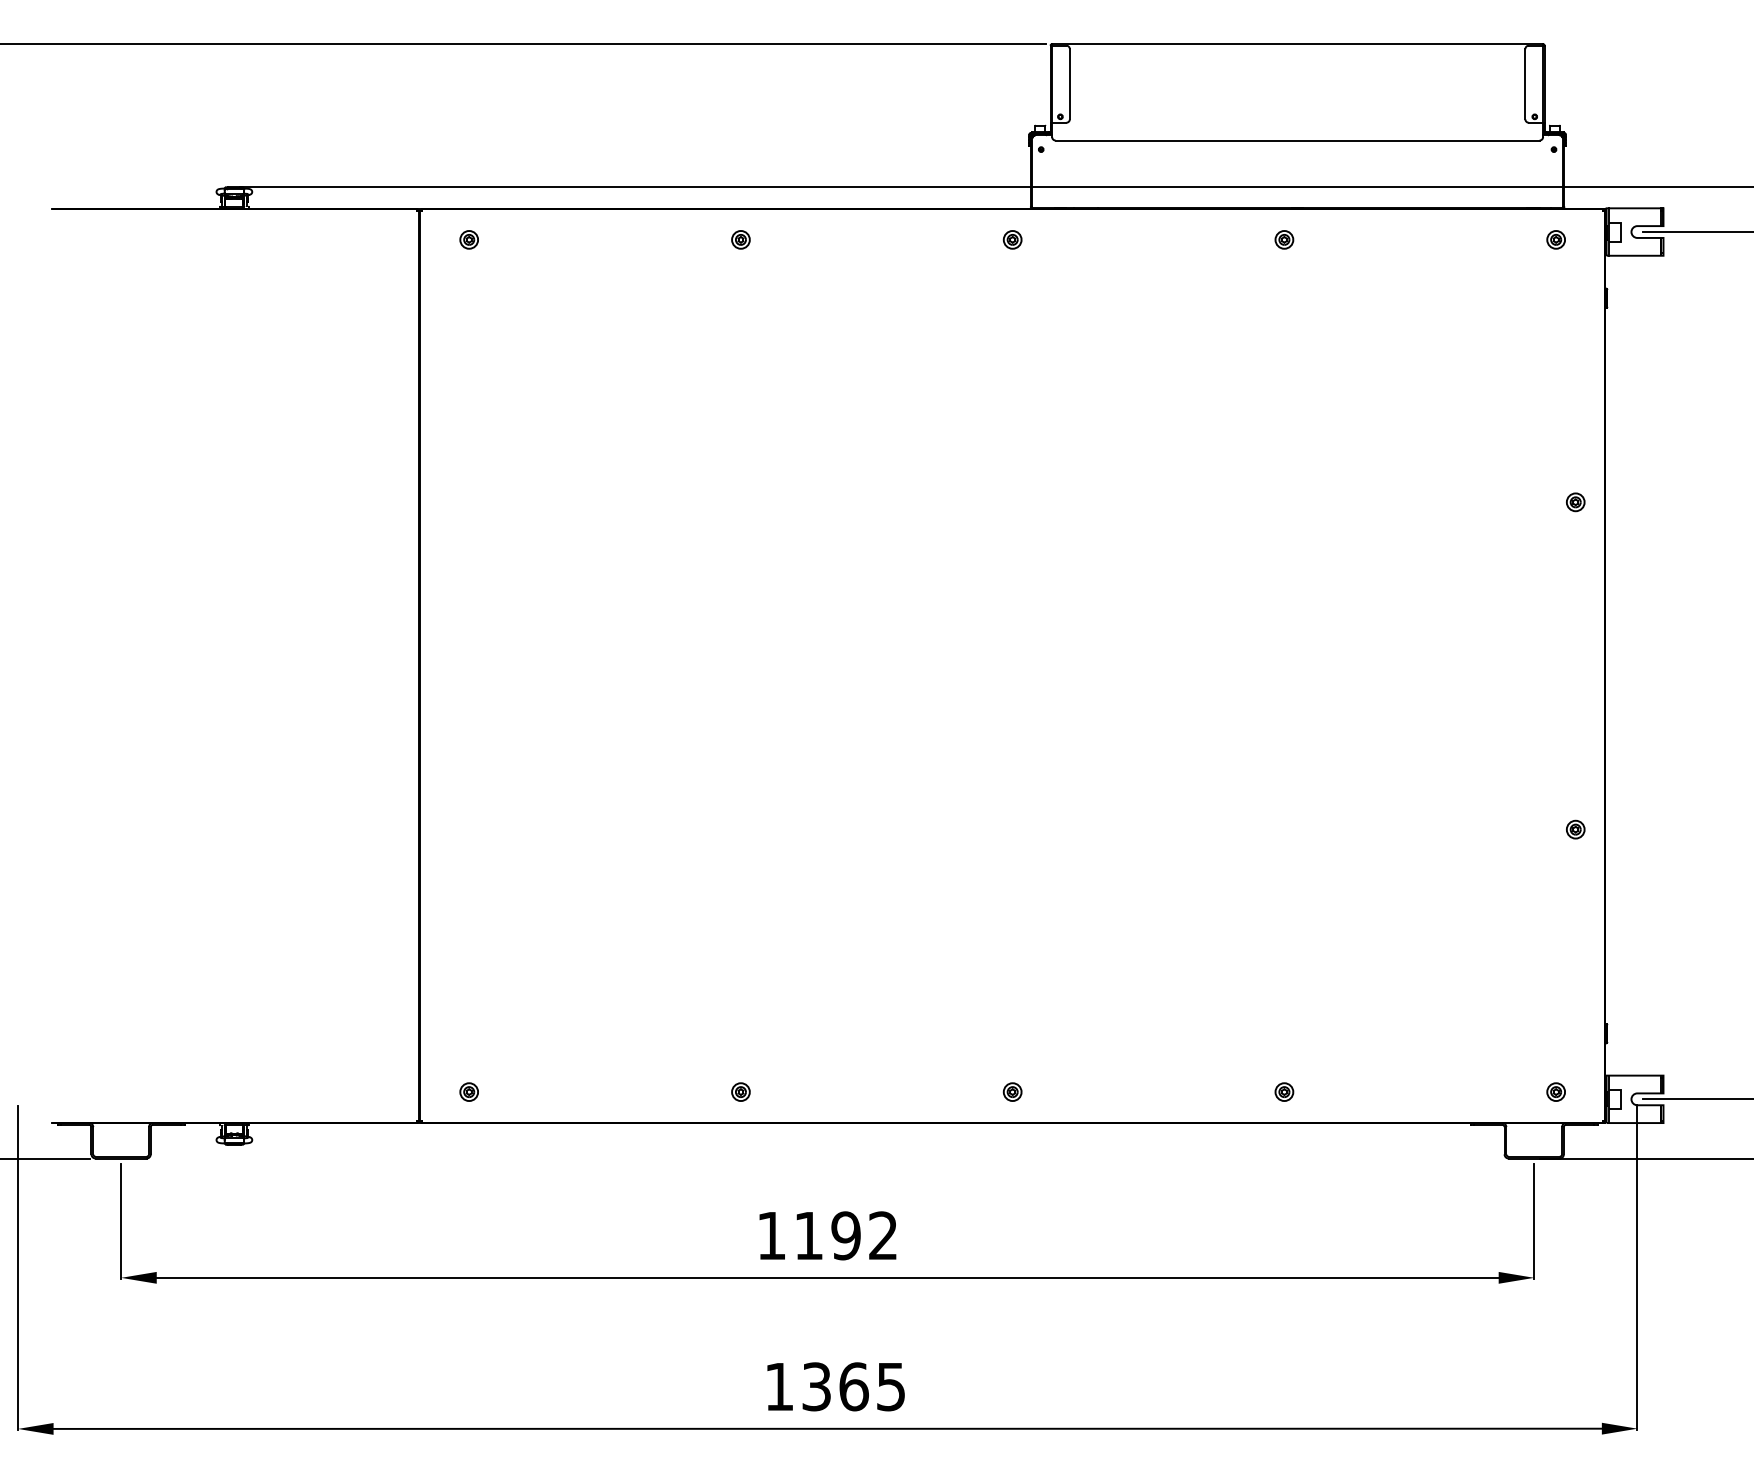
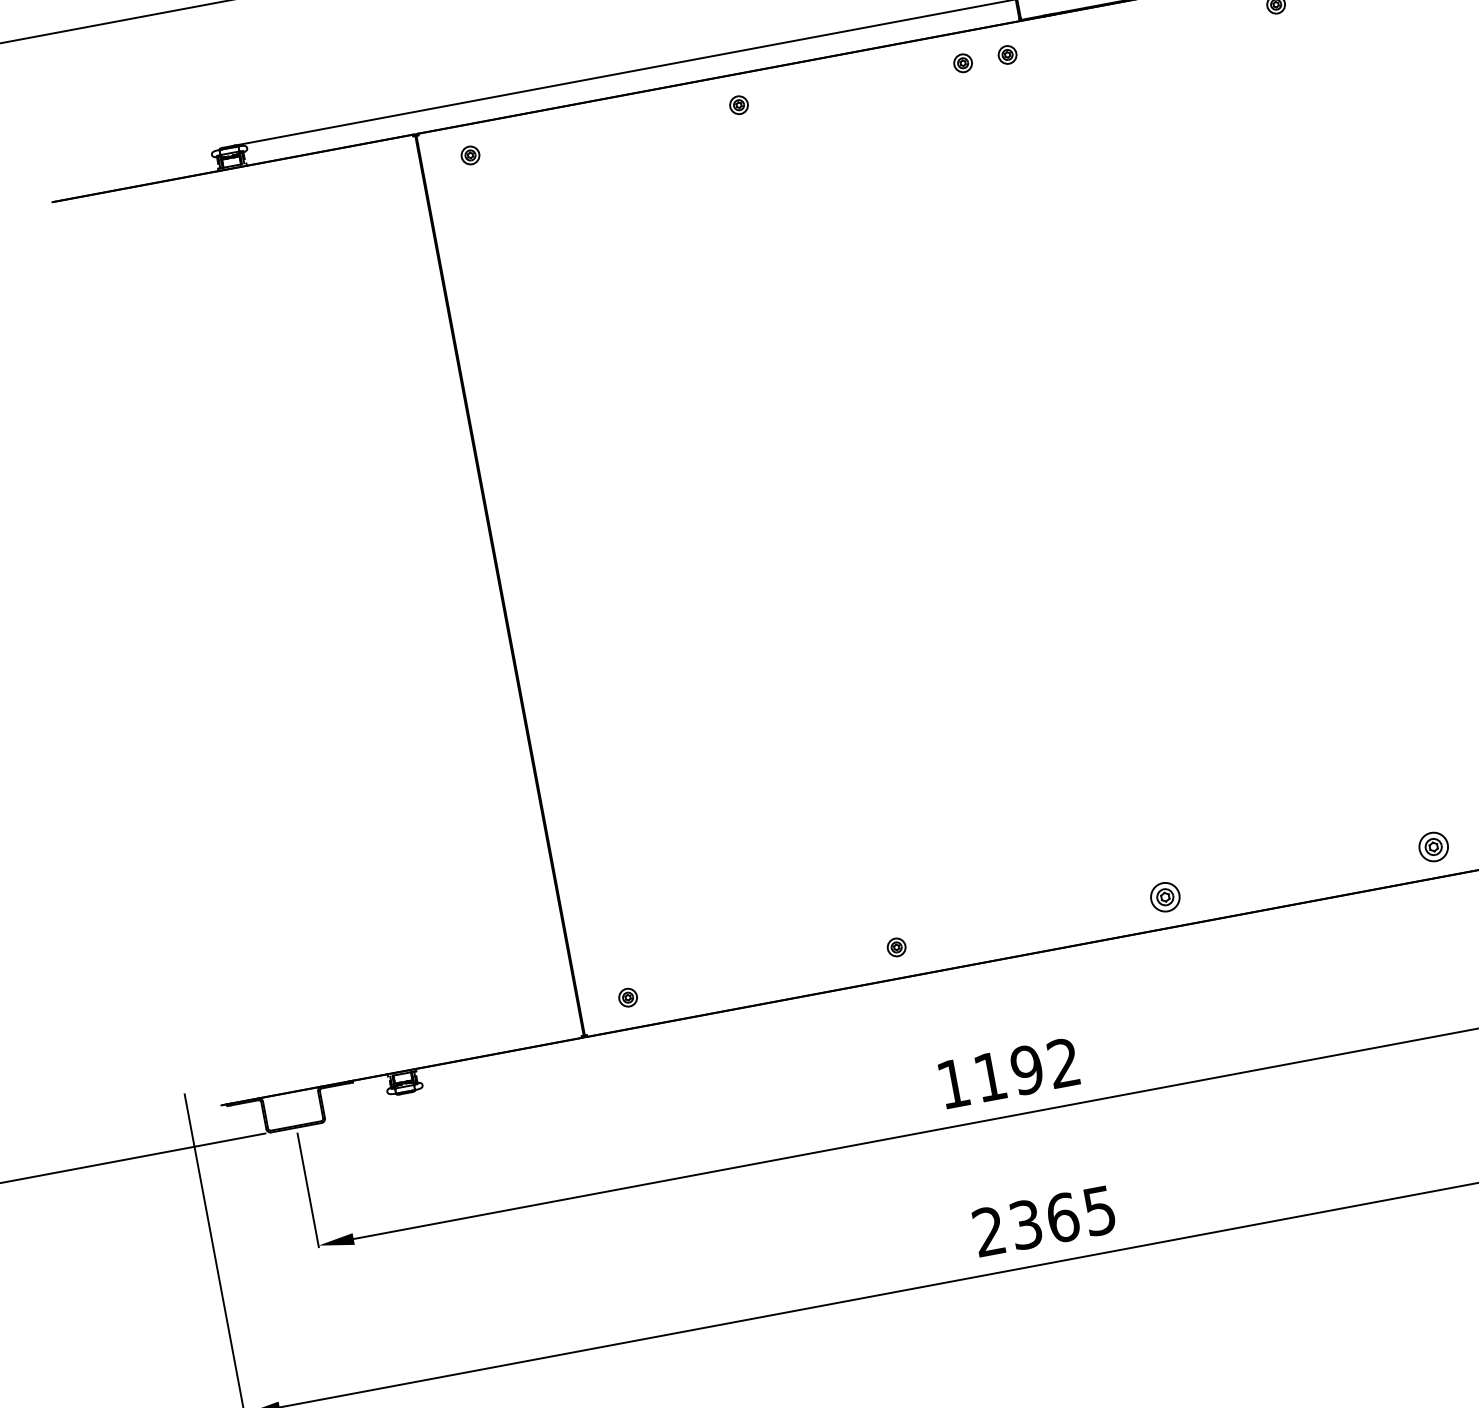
part: (967, 239) -> (962, 62), added
part: (1012, 1091) -> (1164, 896), size x1.6
part: (1284, 1091) -> (1433, 846), size x1.6
text: (778, 1386) -> (988, 1231), 1365 -> 2365

